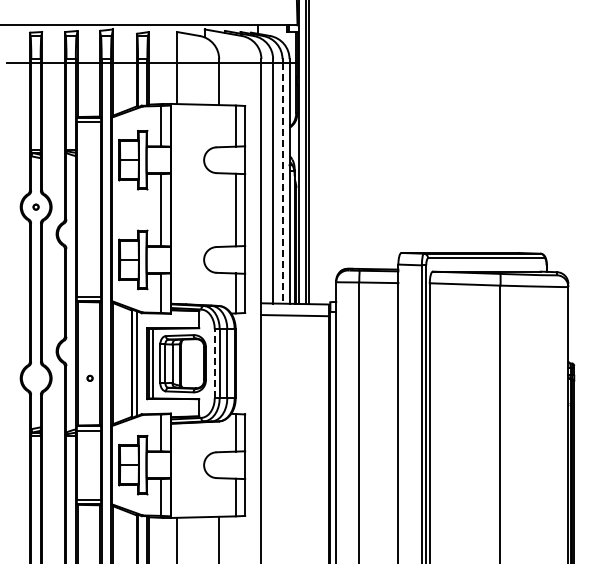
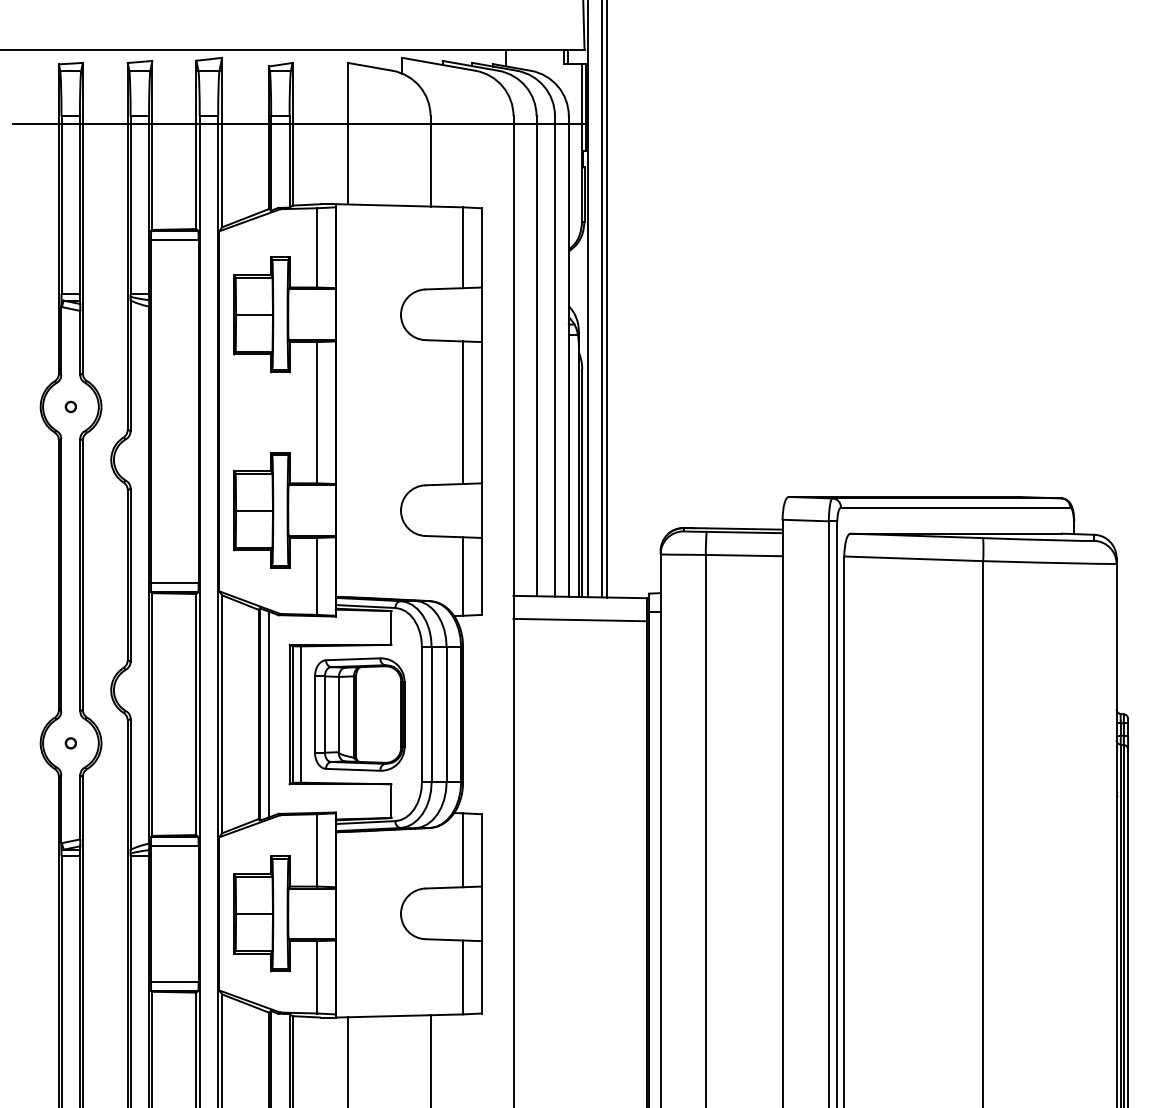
line: (282, 183) -> (554, 360), dashed -> solid
line: (214, 363) -> (421, 714), dashed -> solid
part: (89, 377) -> (69, 741), moved

